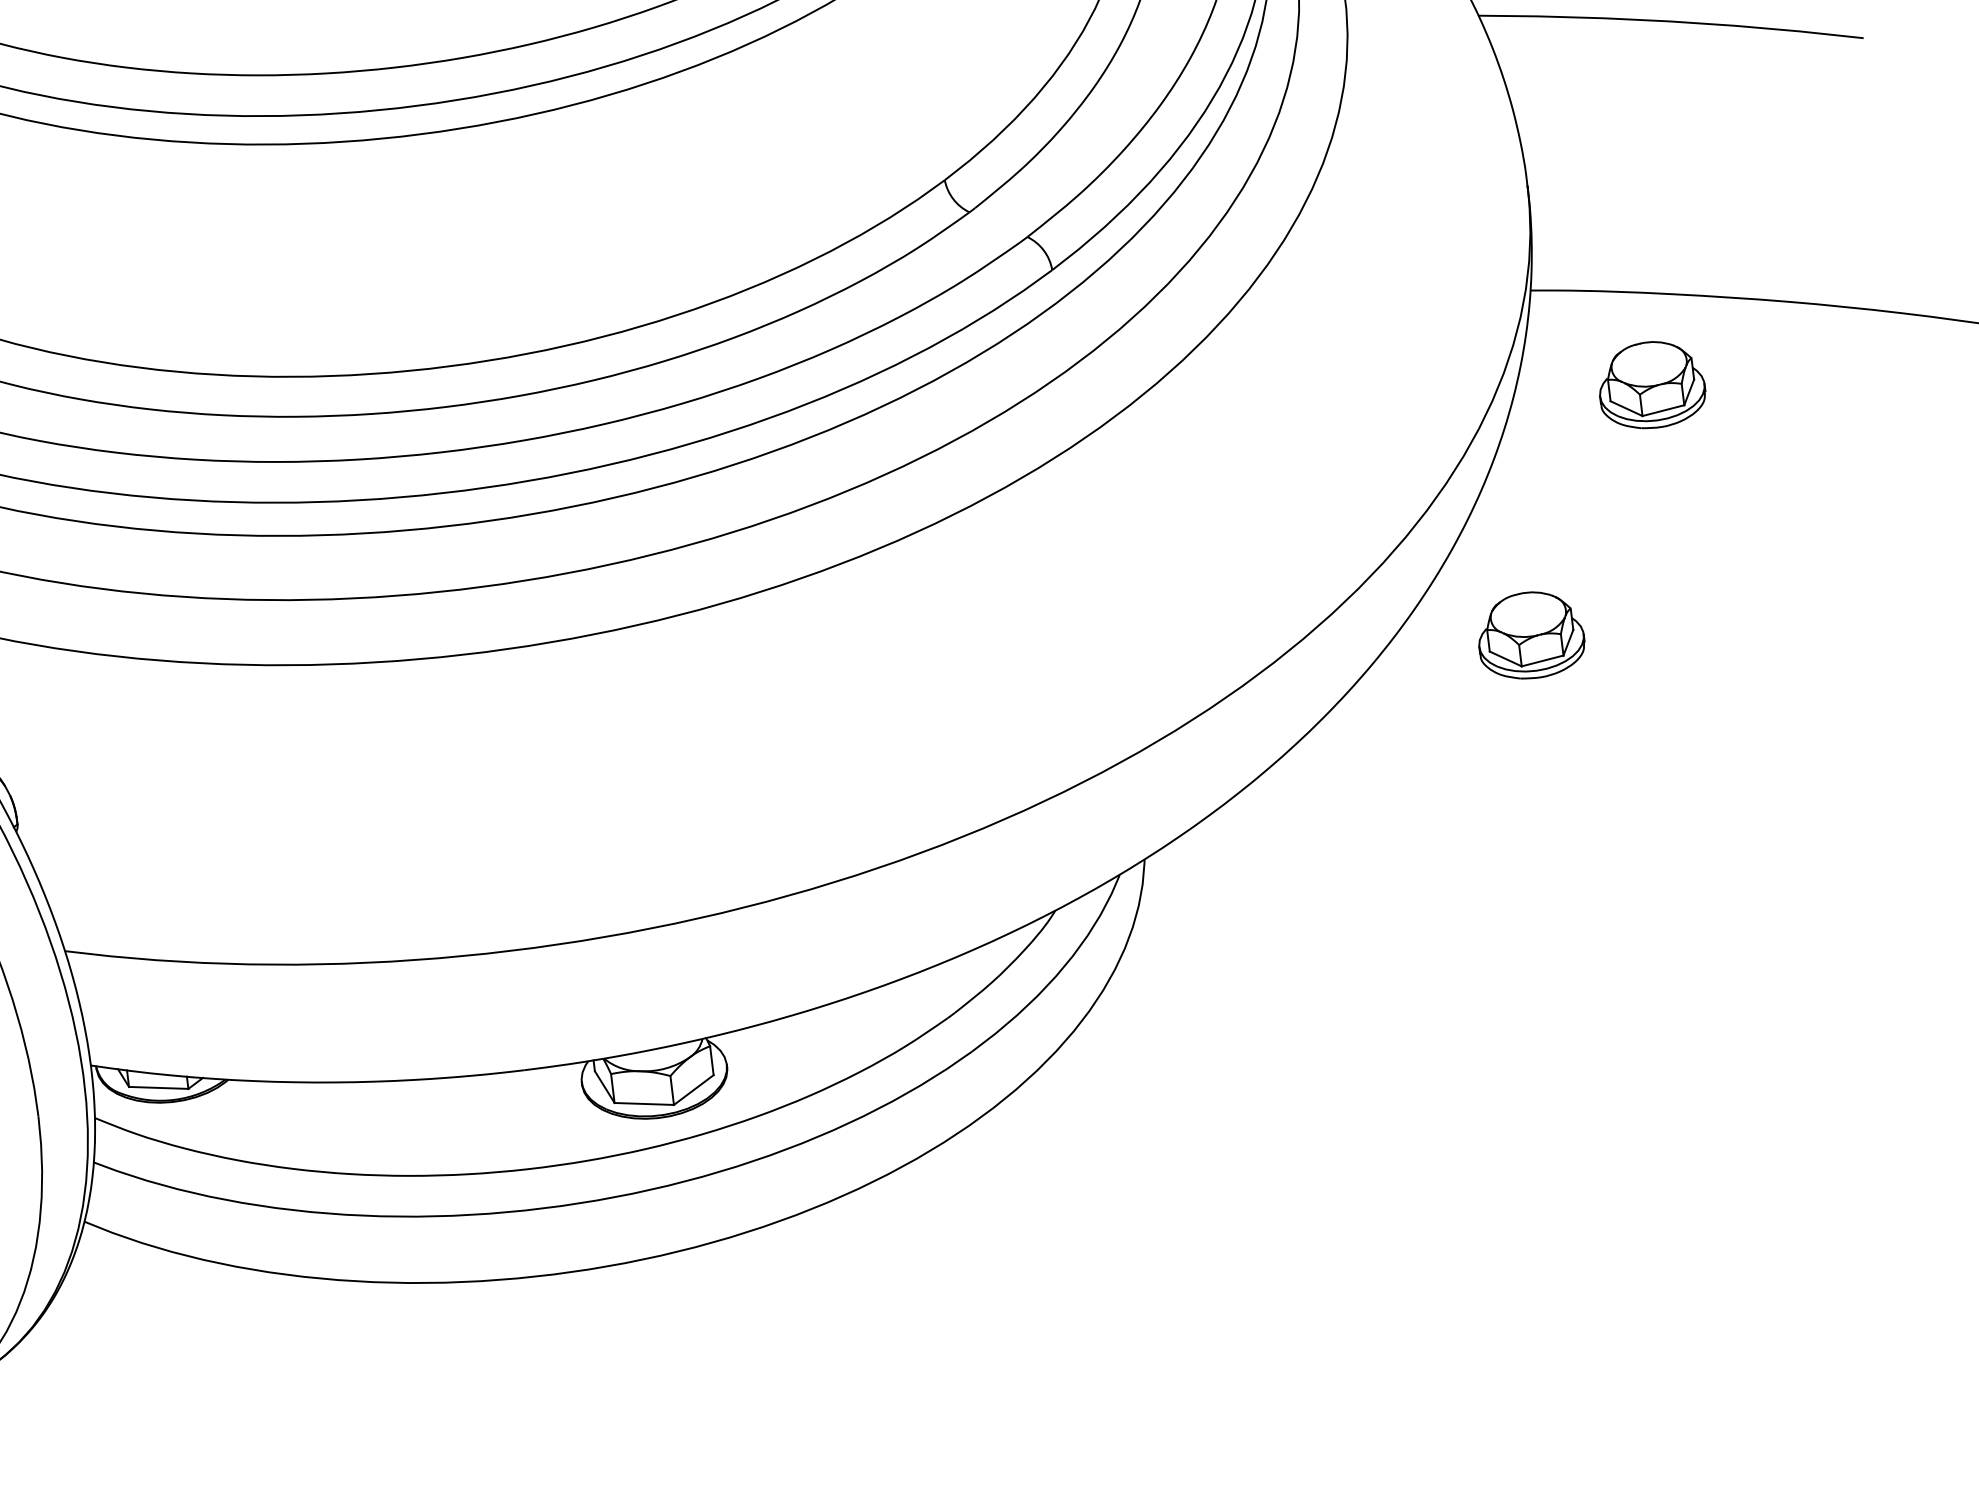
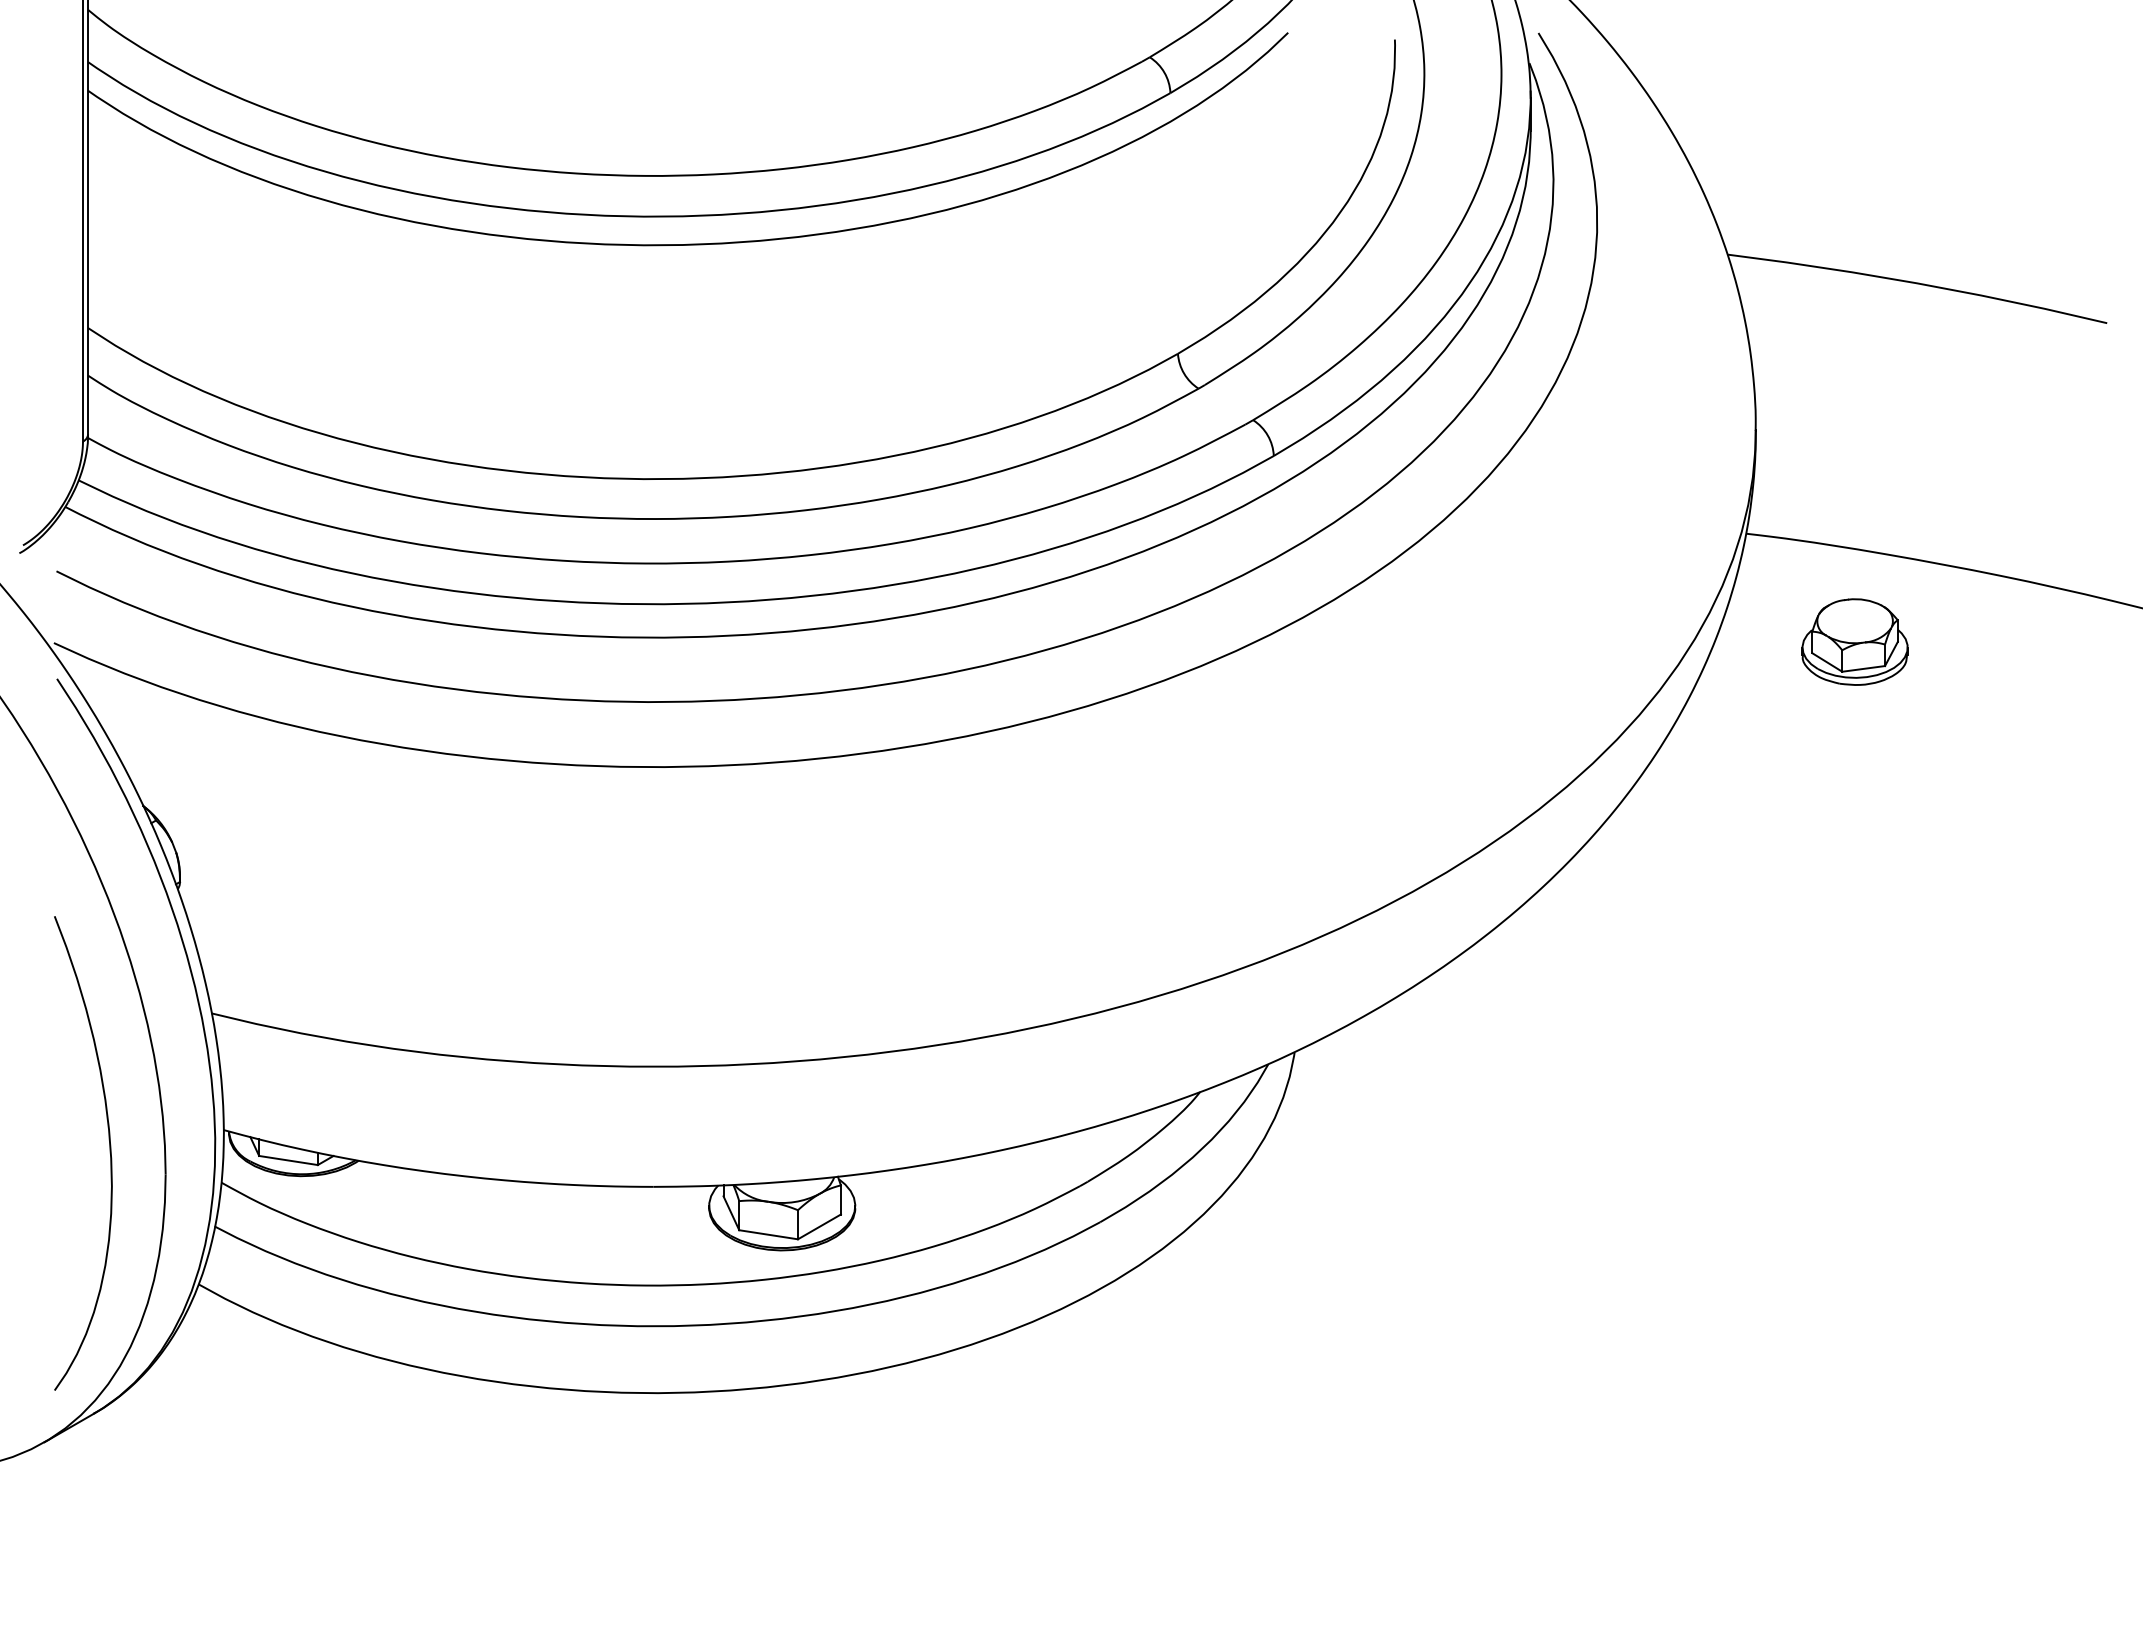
part: (1530, 634) -> (1704, 875), removed

